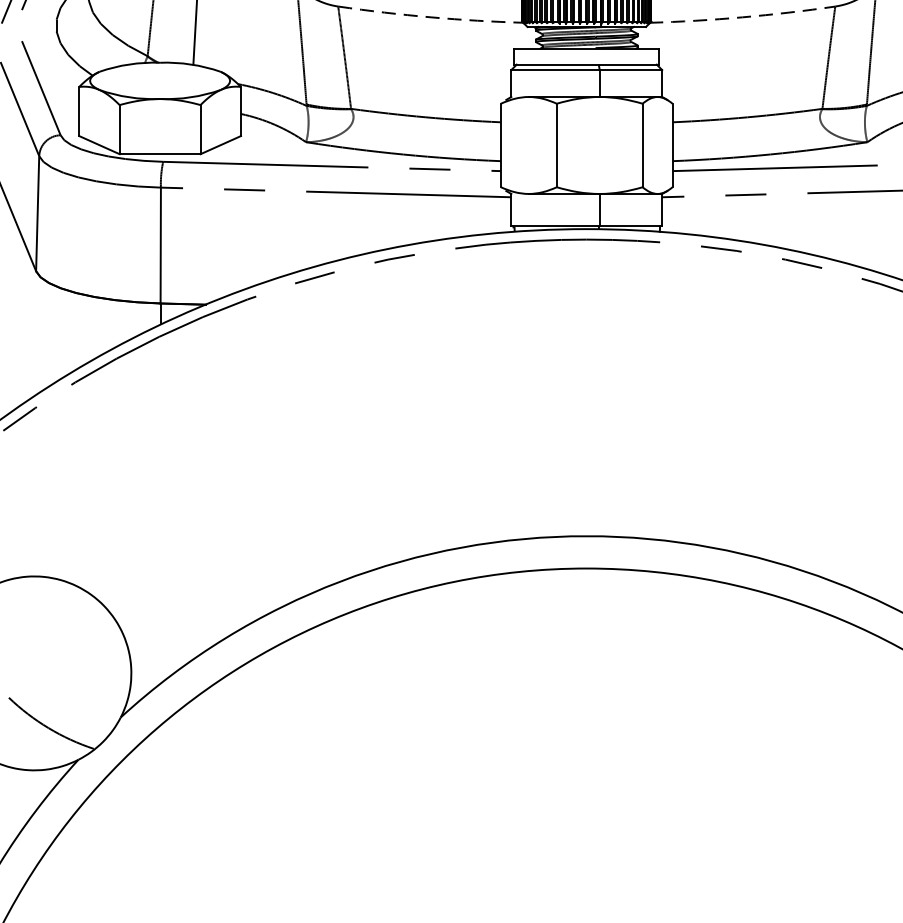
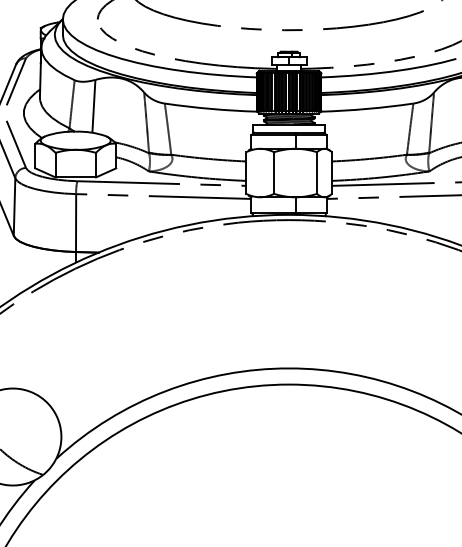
arc: (431, 16) -> (211, 108), dashed -> solid
arc: (741, 16) -> (366, 108), dashed -> solid

